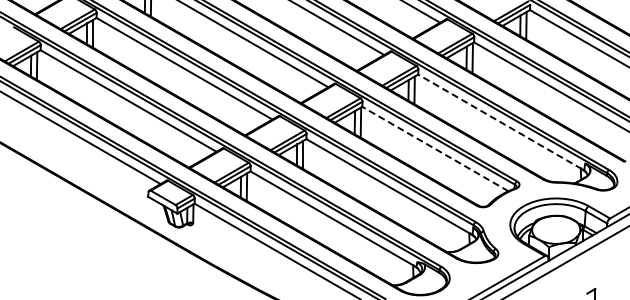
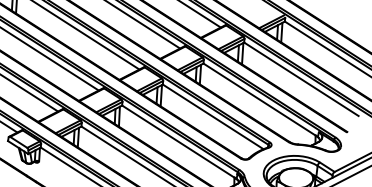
line: (499, 121) -> (259, 99), dashed -> solid
line: (434, 148) -> (212, 116), dashed -> solid

